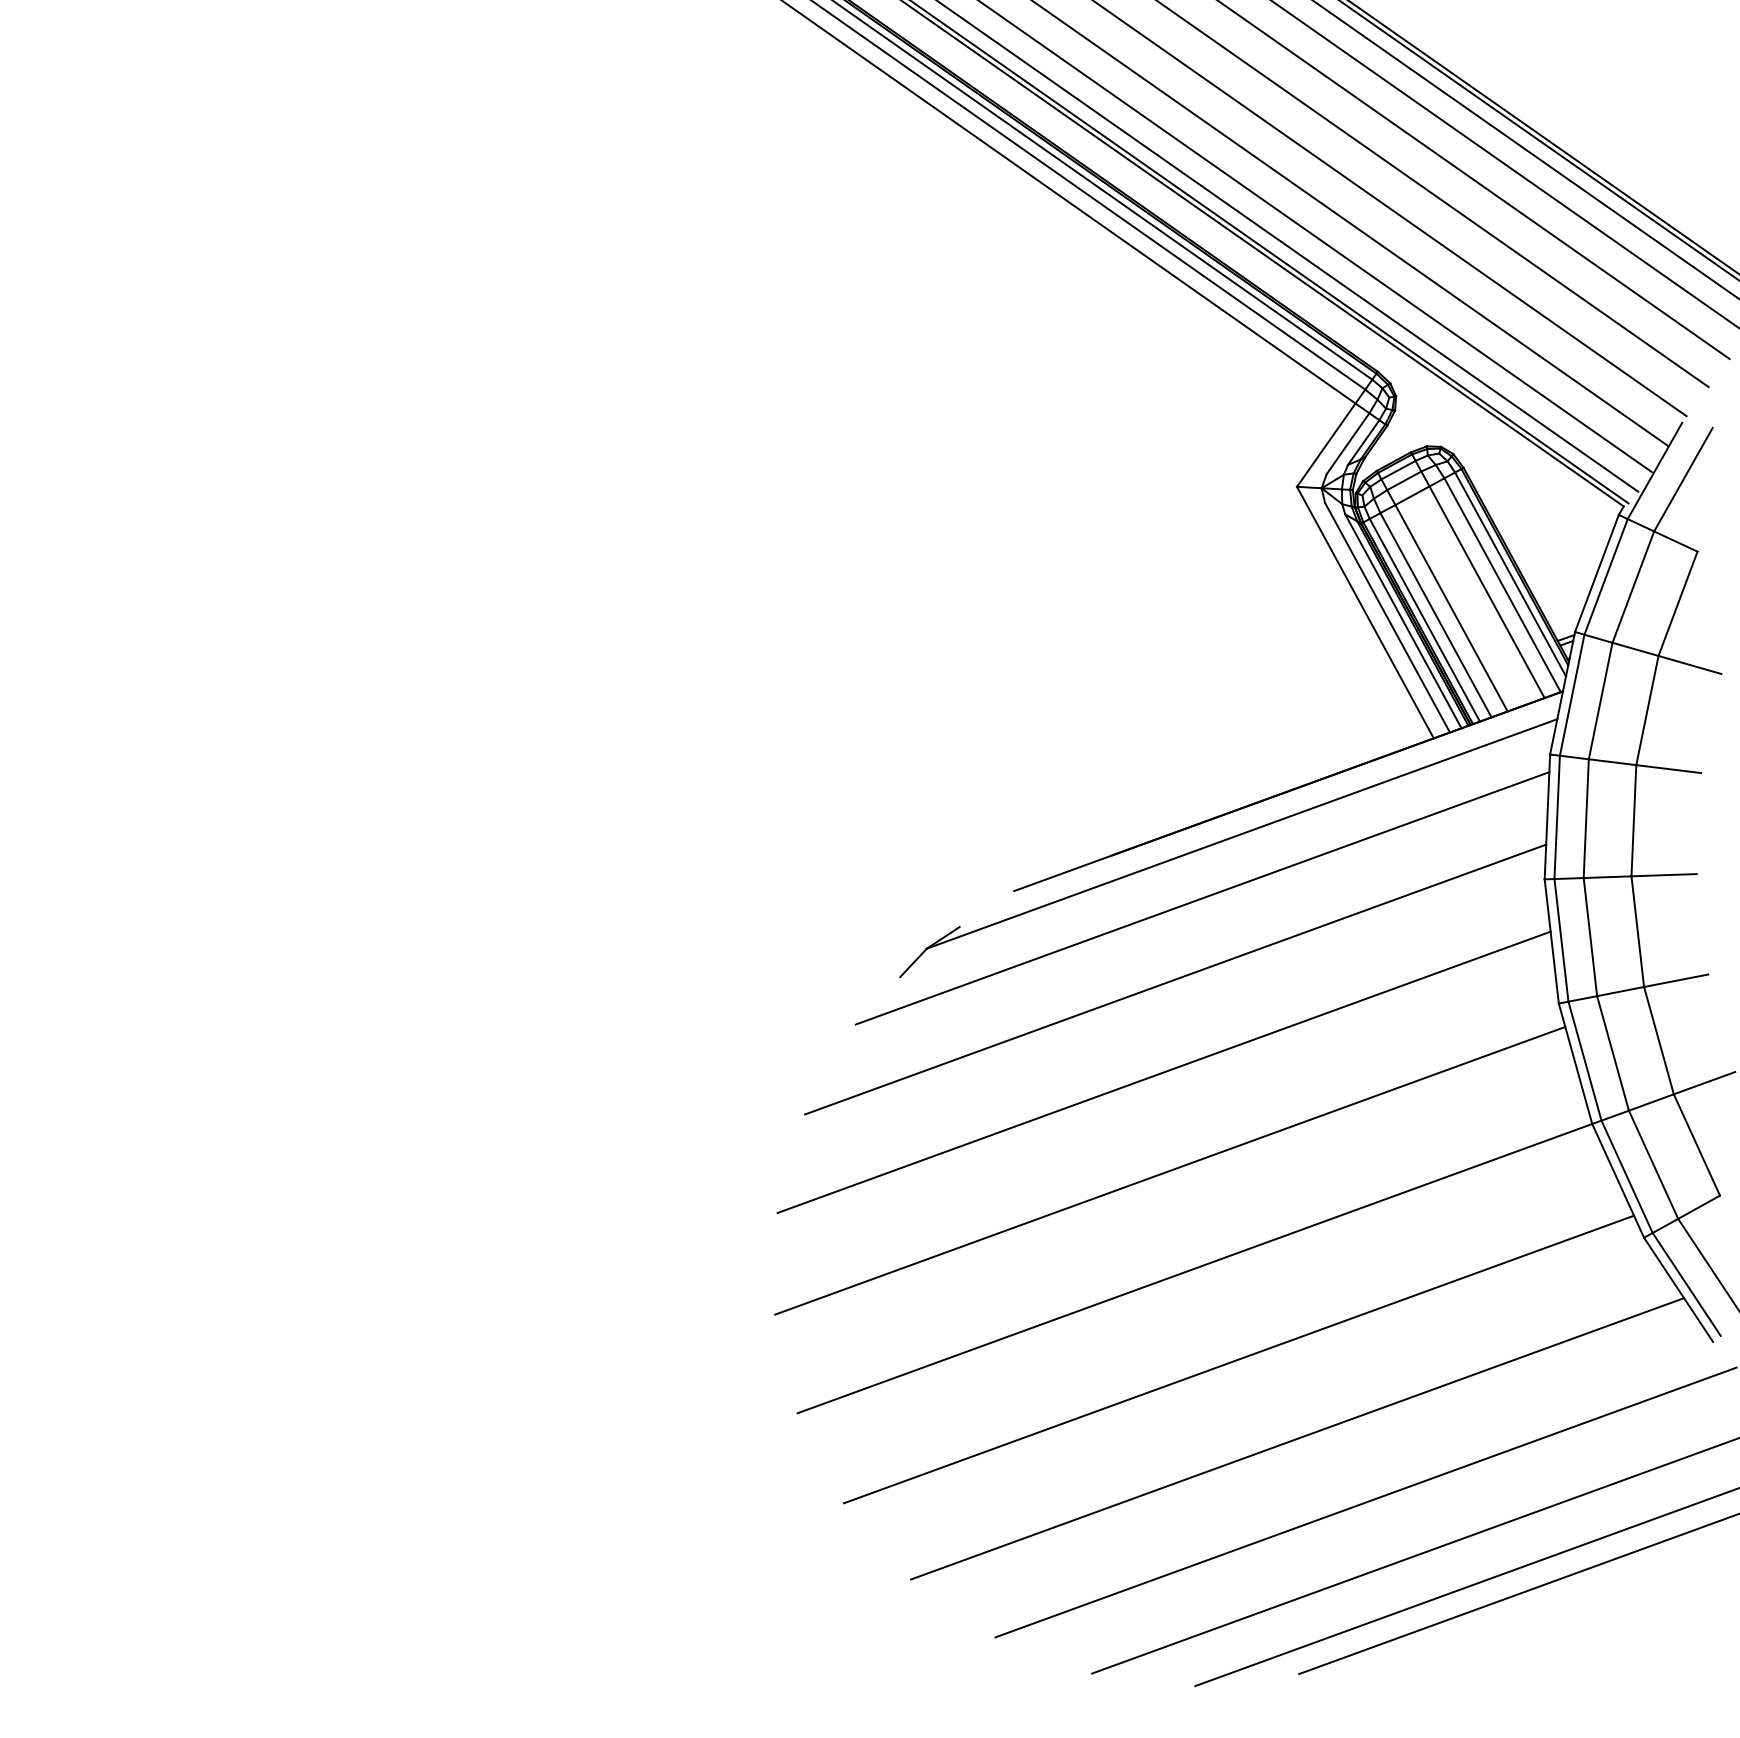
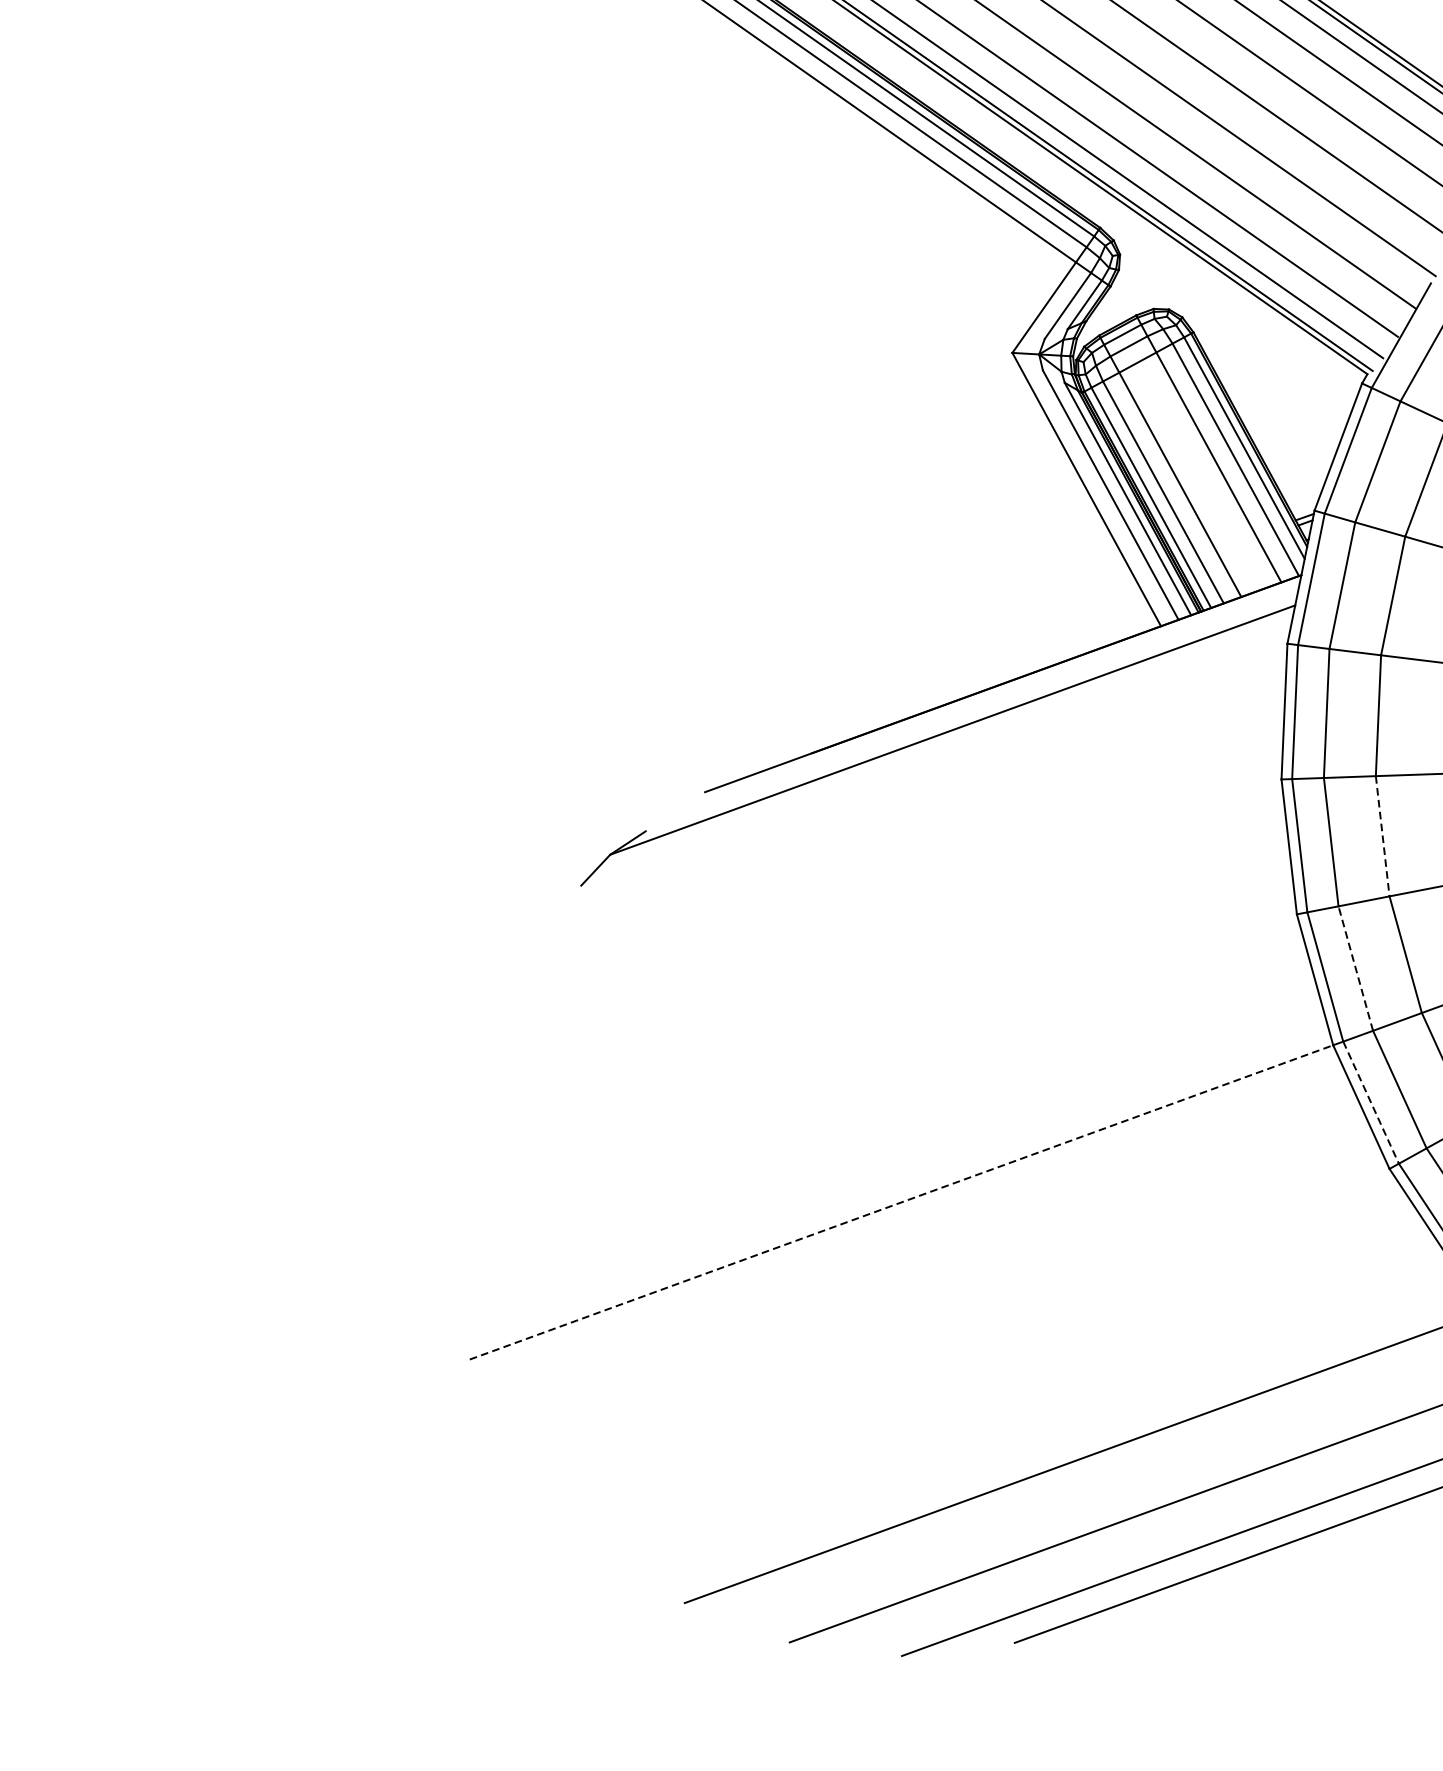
line: (1202, 898) -> (909, 800), removed
line: (1637, 931) -> (1382, 836), solid -> dashed
line: (1175, 979) -> (880, 888), removed
line: (1612, 1052) -> (1355, 967), solid -> dashed
line: (1163, 1071) -> (867, 988), removed
line: (1170, 1170) -> (874, 1095), removed
line: (1627, 1176) -> (1371, 1102), solid -> dashed
line: (1194, 1268) -> (901, 1202), solid -> dashed
line: (1238, 1359) -> (948, 1301), removed
line: (1297, 1438) -> (1012, 1386), removed

